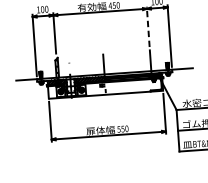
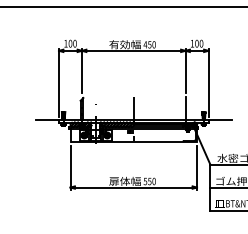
line: (148, 26) -> (185, 70), dashed -> solid

